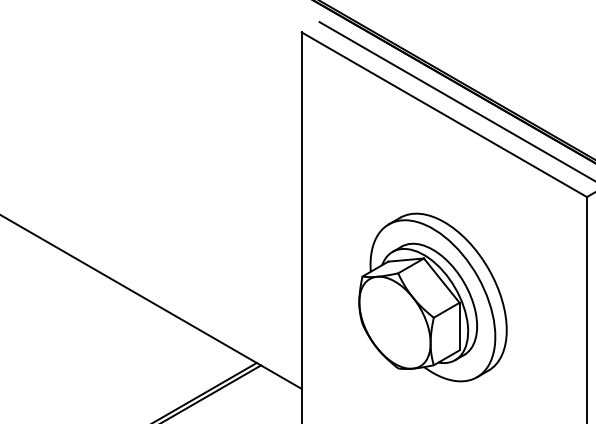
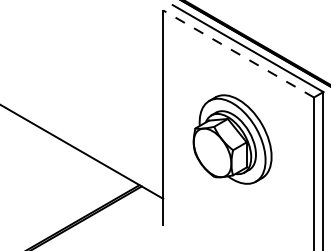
line: (444, 115) -> (238, 54), solid -> dashed
part: (432, 297) -> (232, 139), moved

